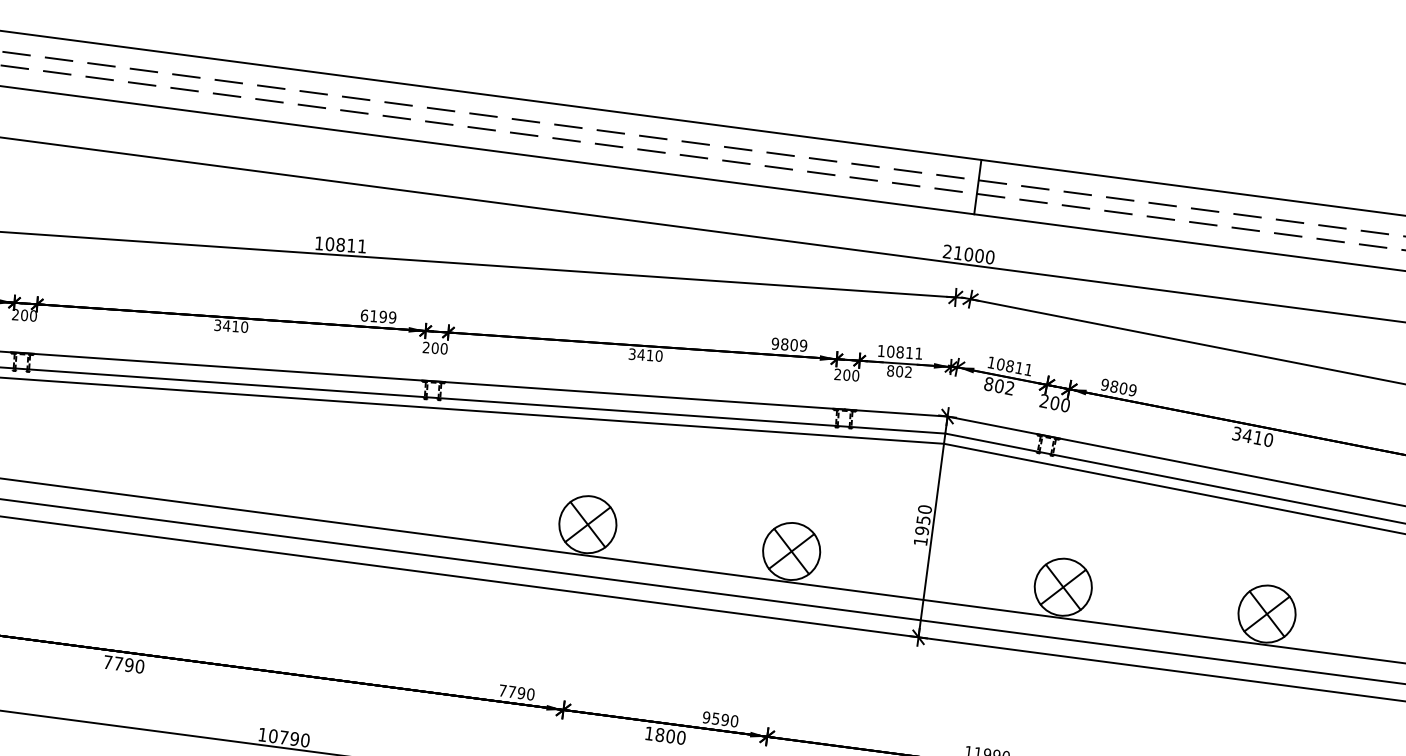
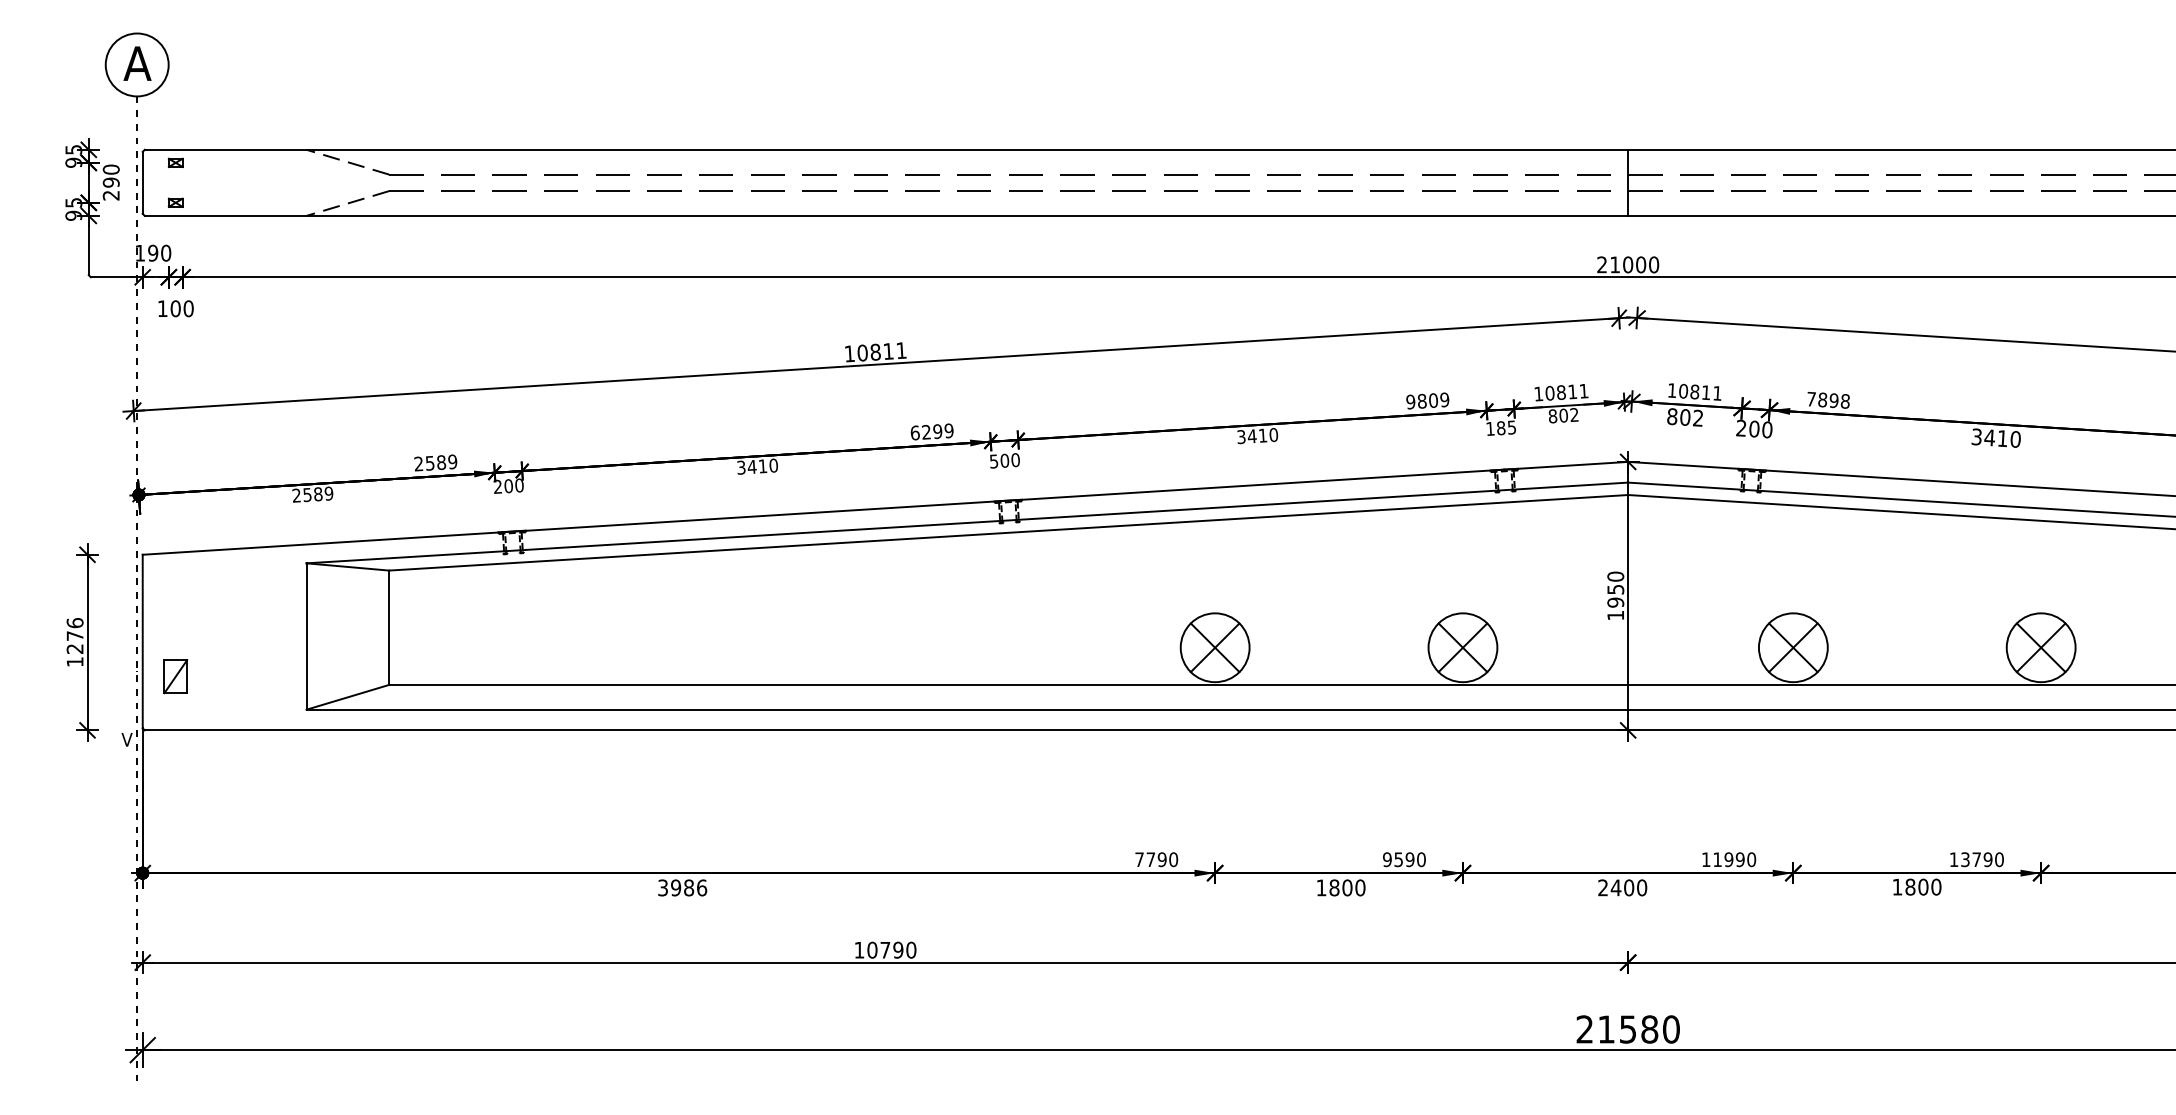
text: (373, 315) -> (926, 431), 6199 -> 6299
text: (425, 347) -> (993, 461), 200 -> 500
text: (847, 374) -> (1501, 427), 200 -> 185
text: (1119, 386) -> (1828, 399), 9809 -> 7898
text: (124, 664) -> (682, 887), 7790 -> 3986

